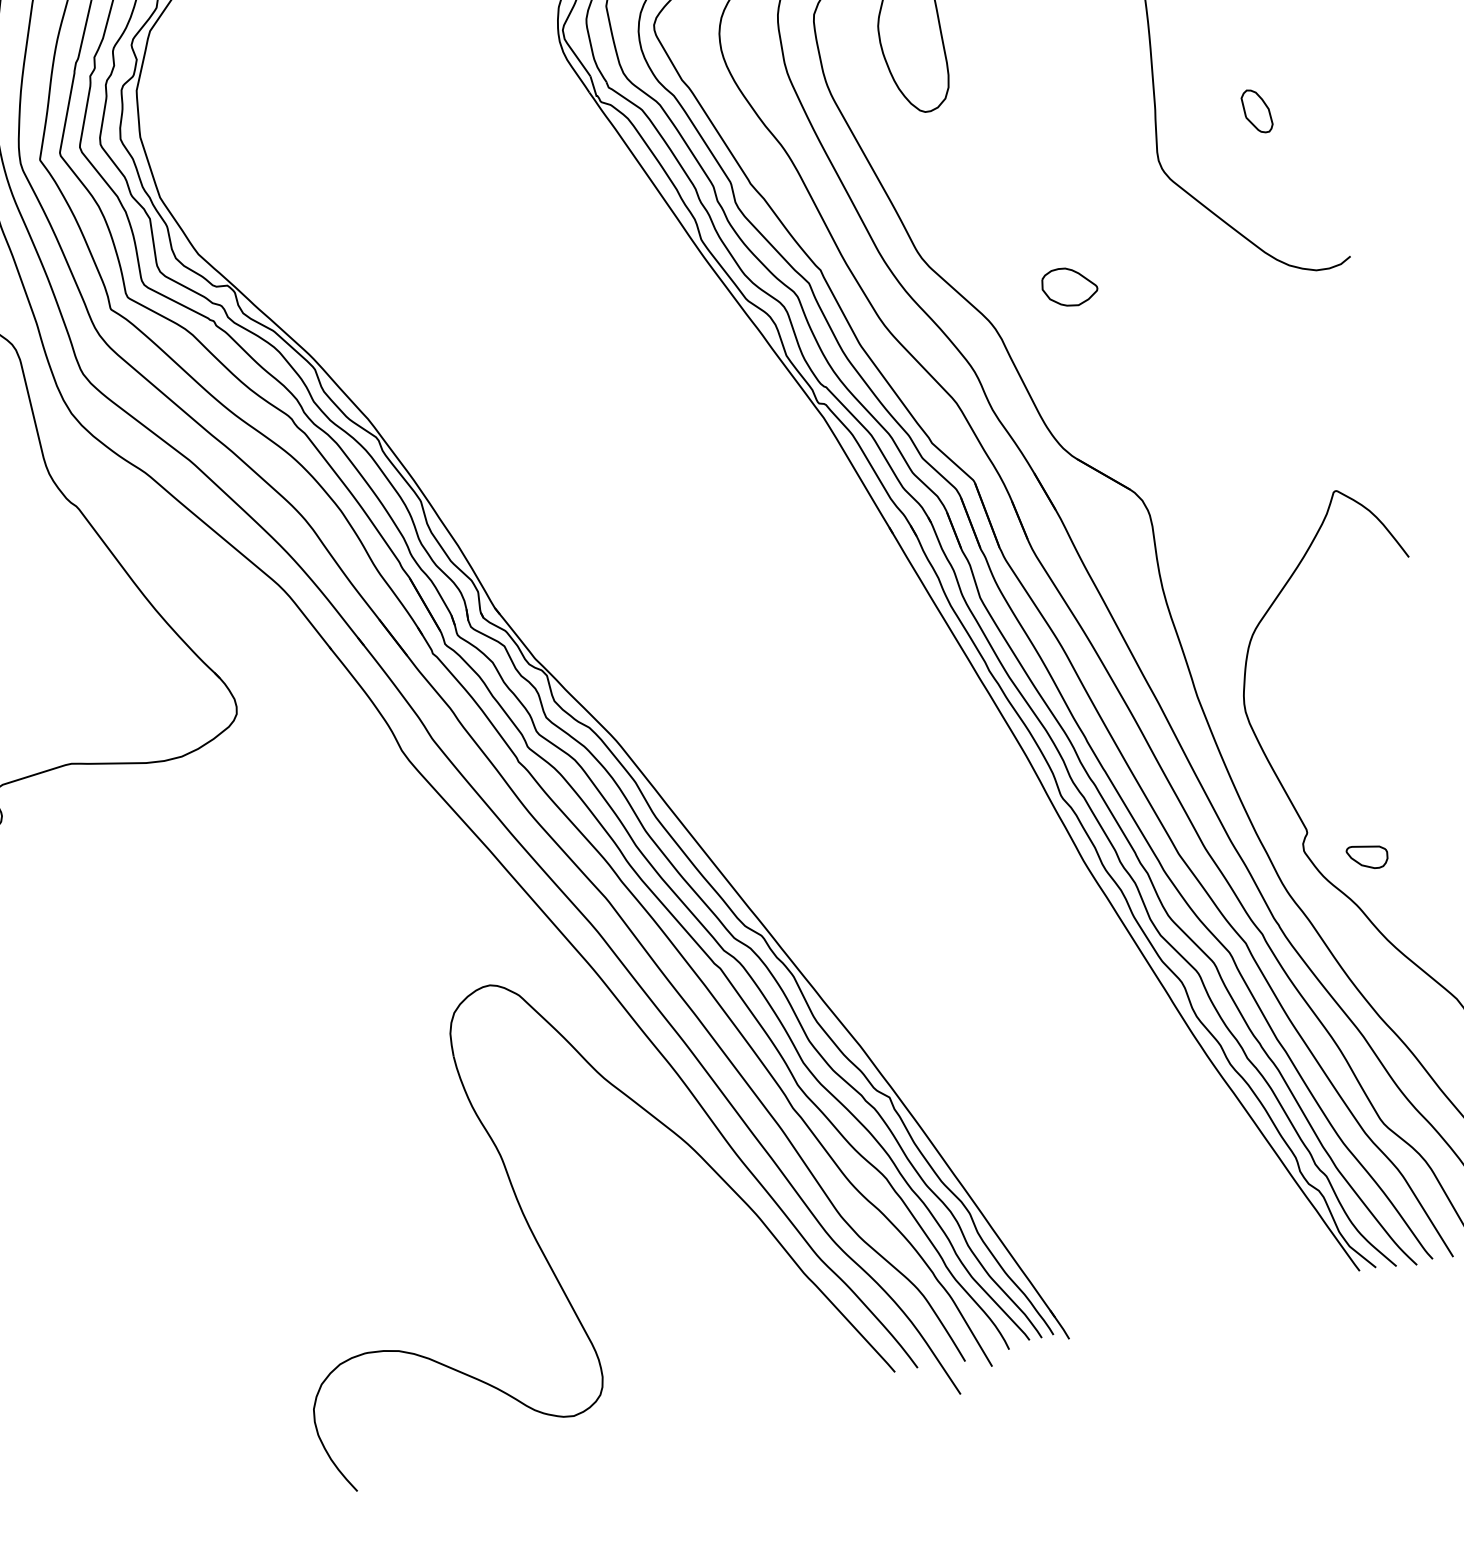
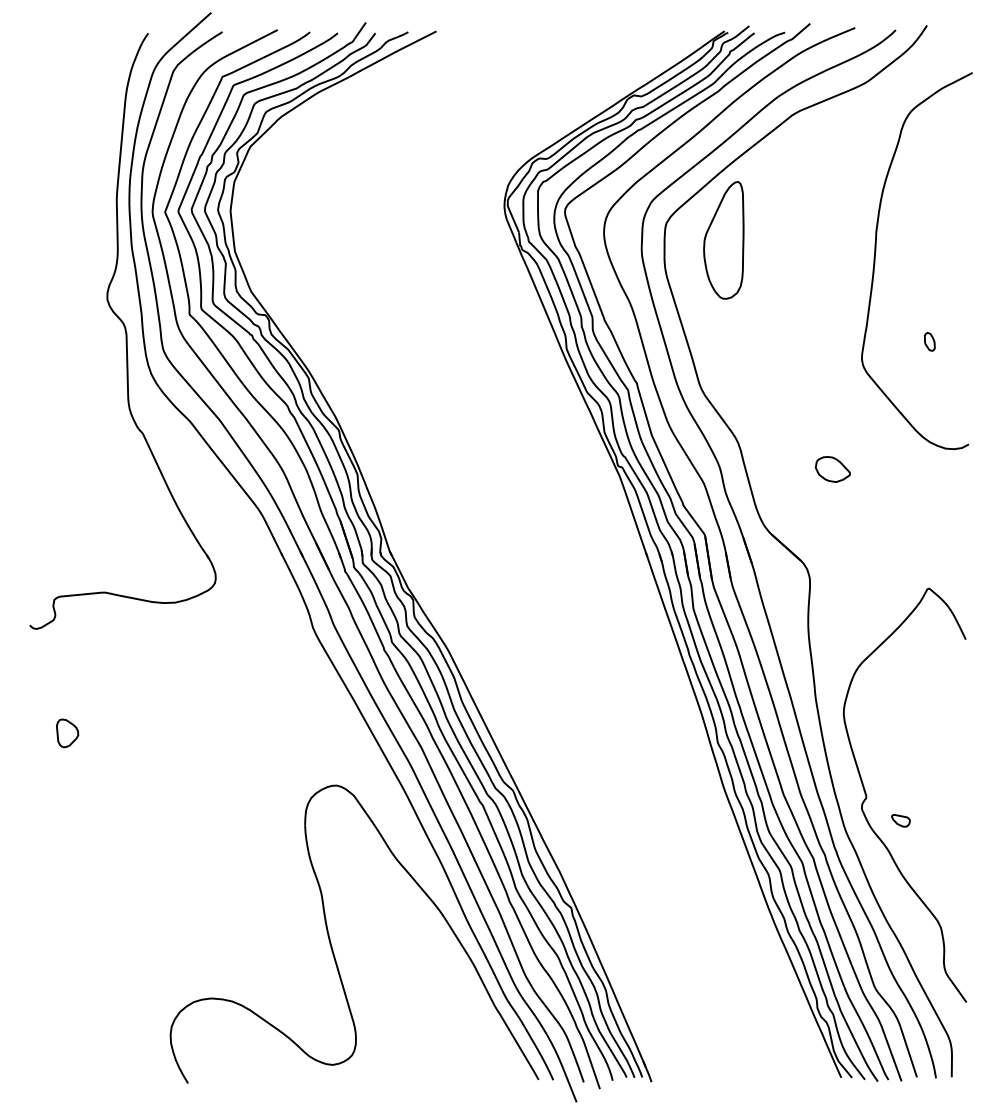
part: (1256, 110) -> (929, 341), size x0.62
part: (1068, 286) -> (832, 469), moved
part: (1367, 856) -> (900, 820), size x0.71
part: (58, 992) -> (67, 733), added

